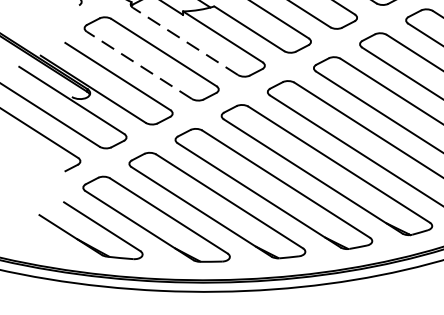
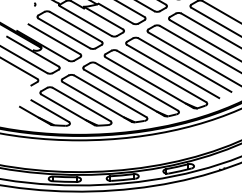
line: (184, 42) -> (85, 21), dashed -> solid
line: (139, 65) -> (64, 33), dashed -> solid

